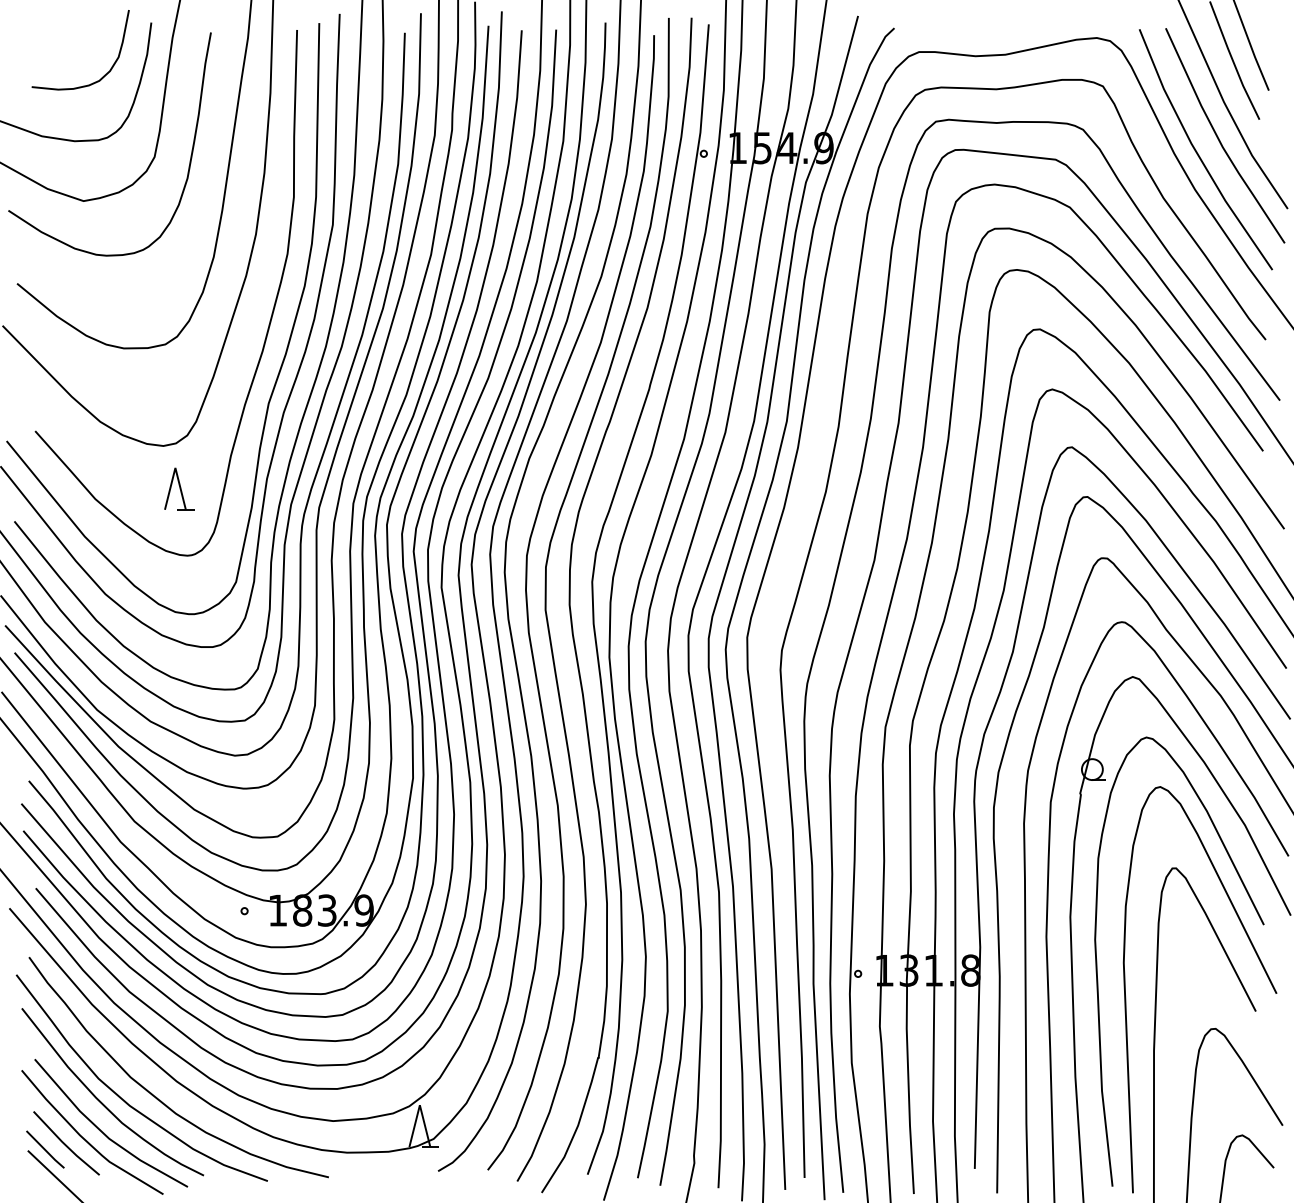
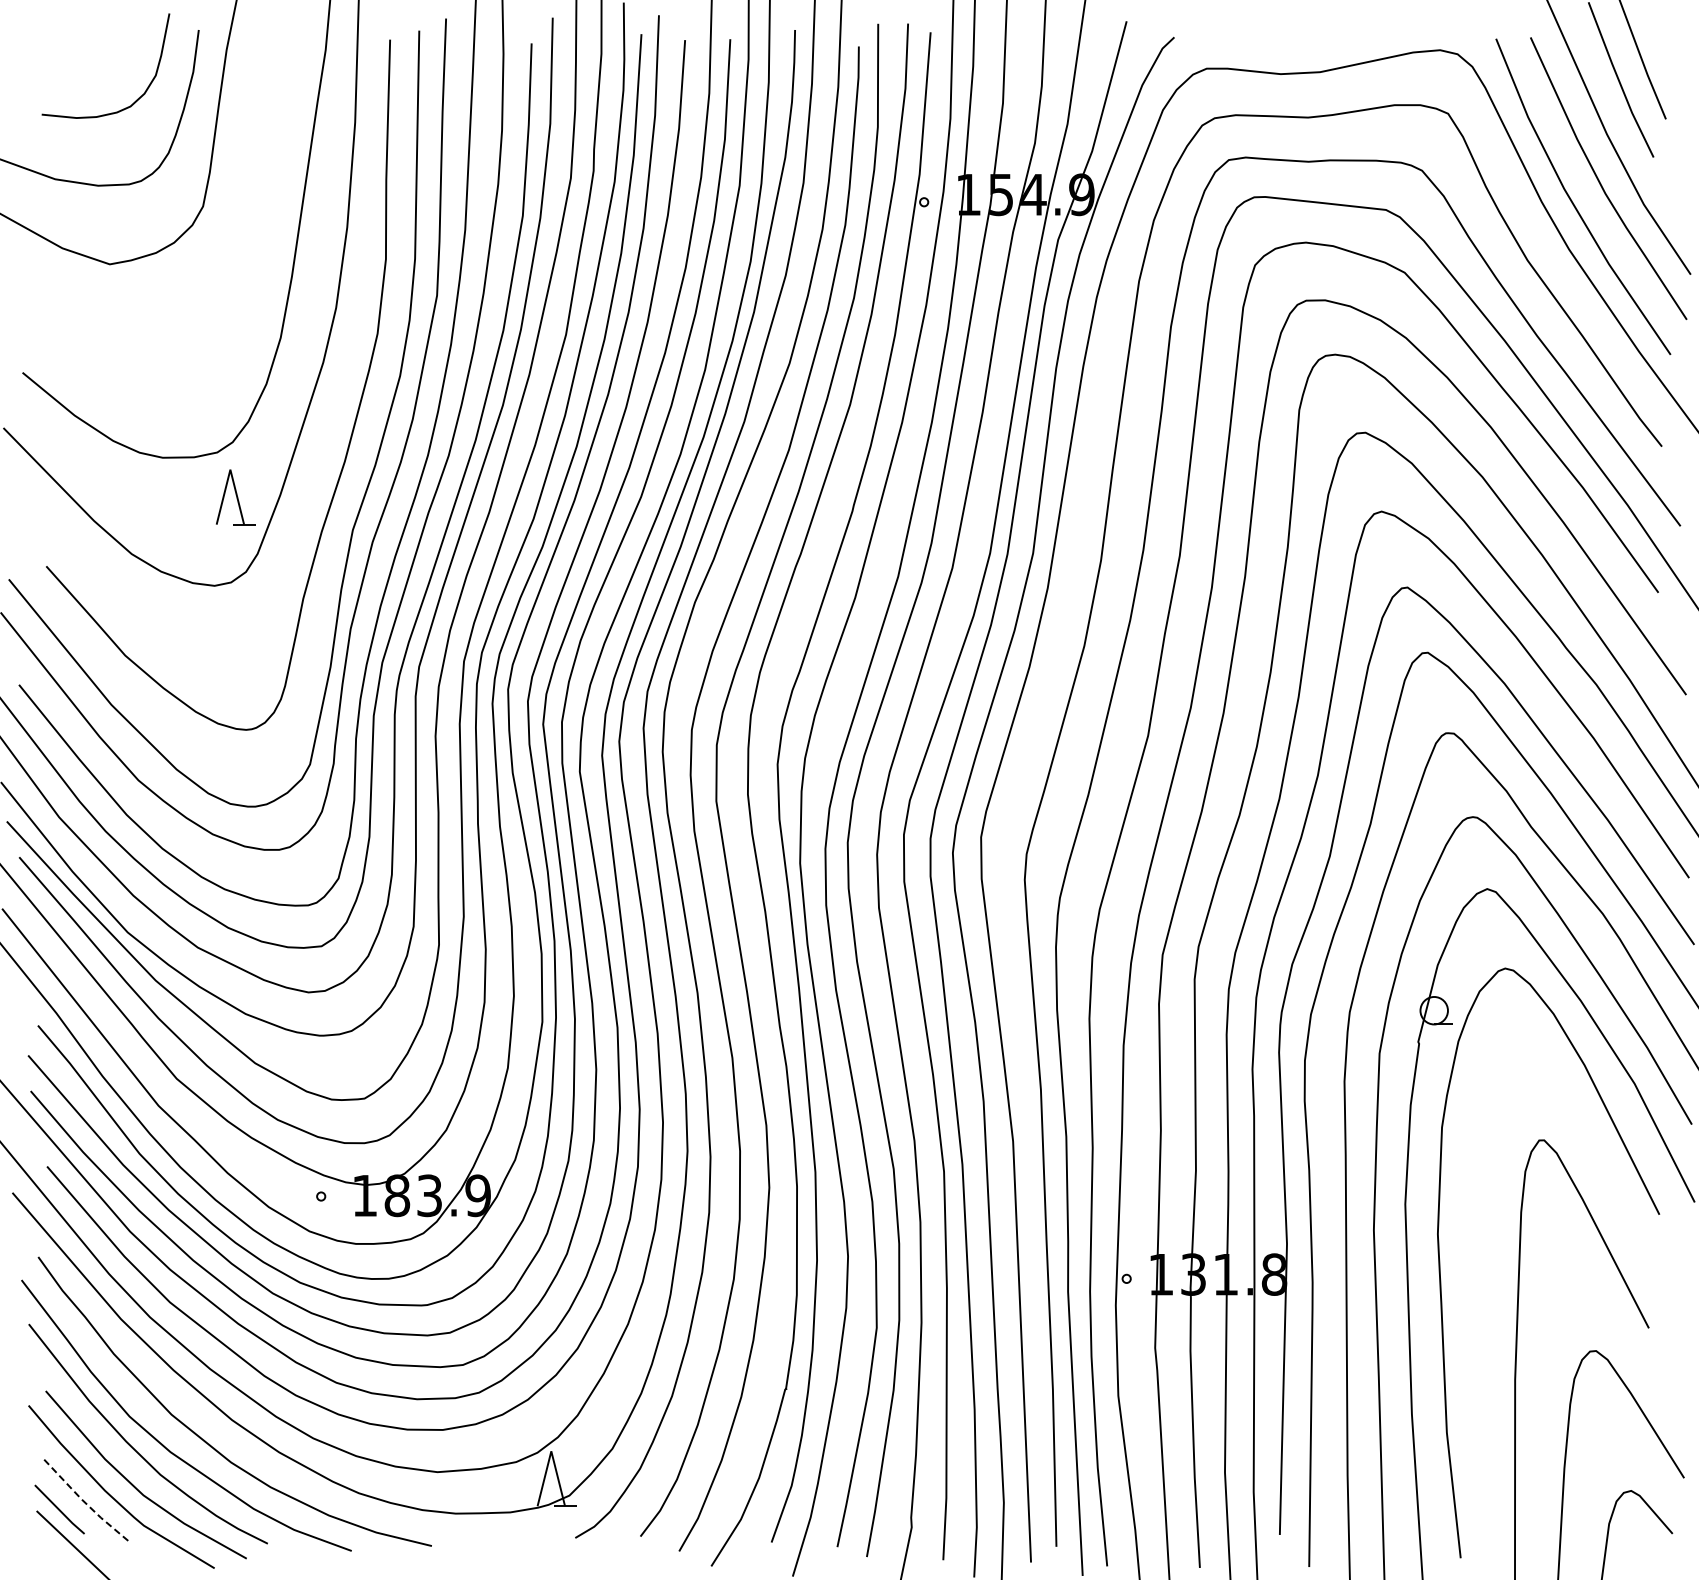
curve: (190, 155) -> (250, 204), removed
part: (179, 489) -> (235, 497), moved
curve: (1259, 960) -> (1653, 1261), removed
line: (65, 1144) -> (85, 1503), solid -> dashed

